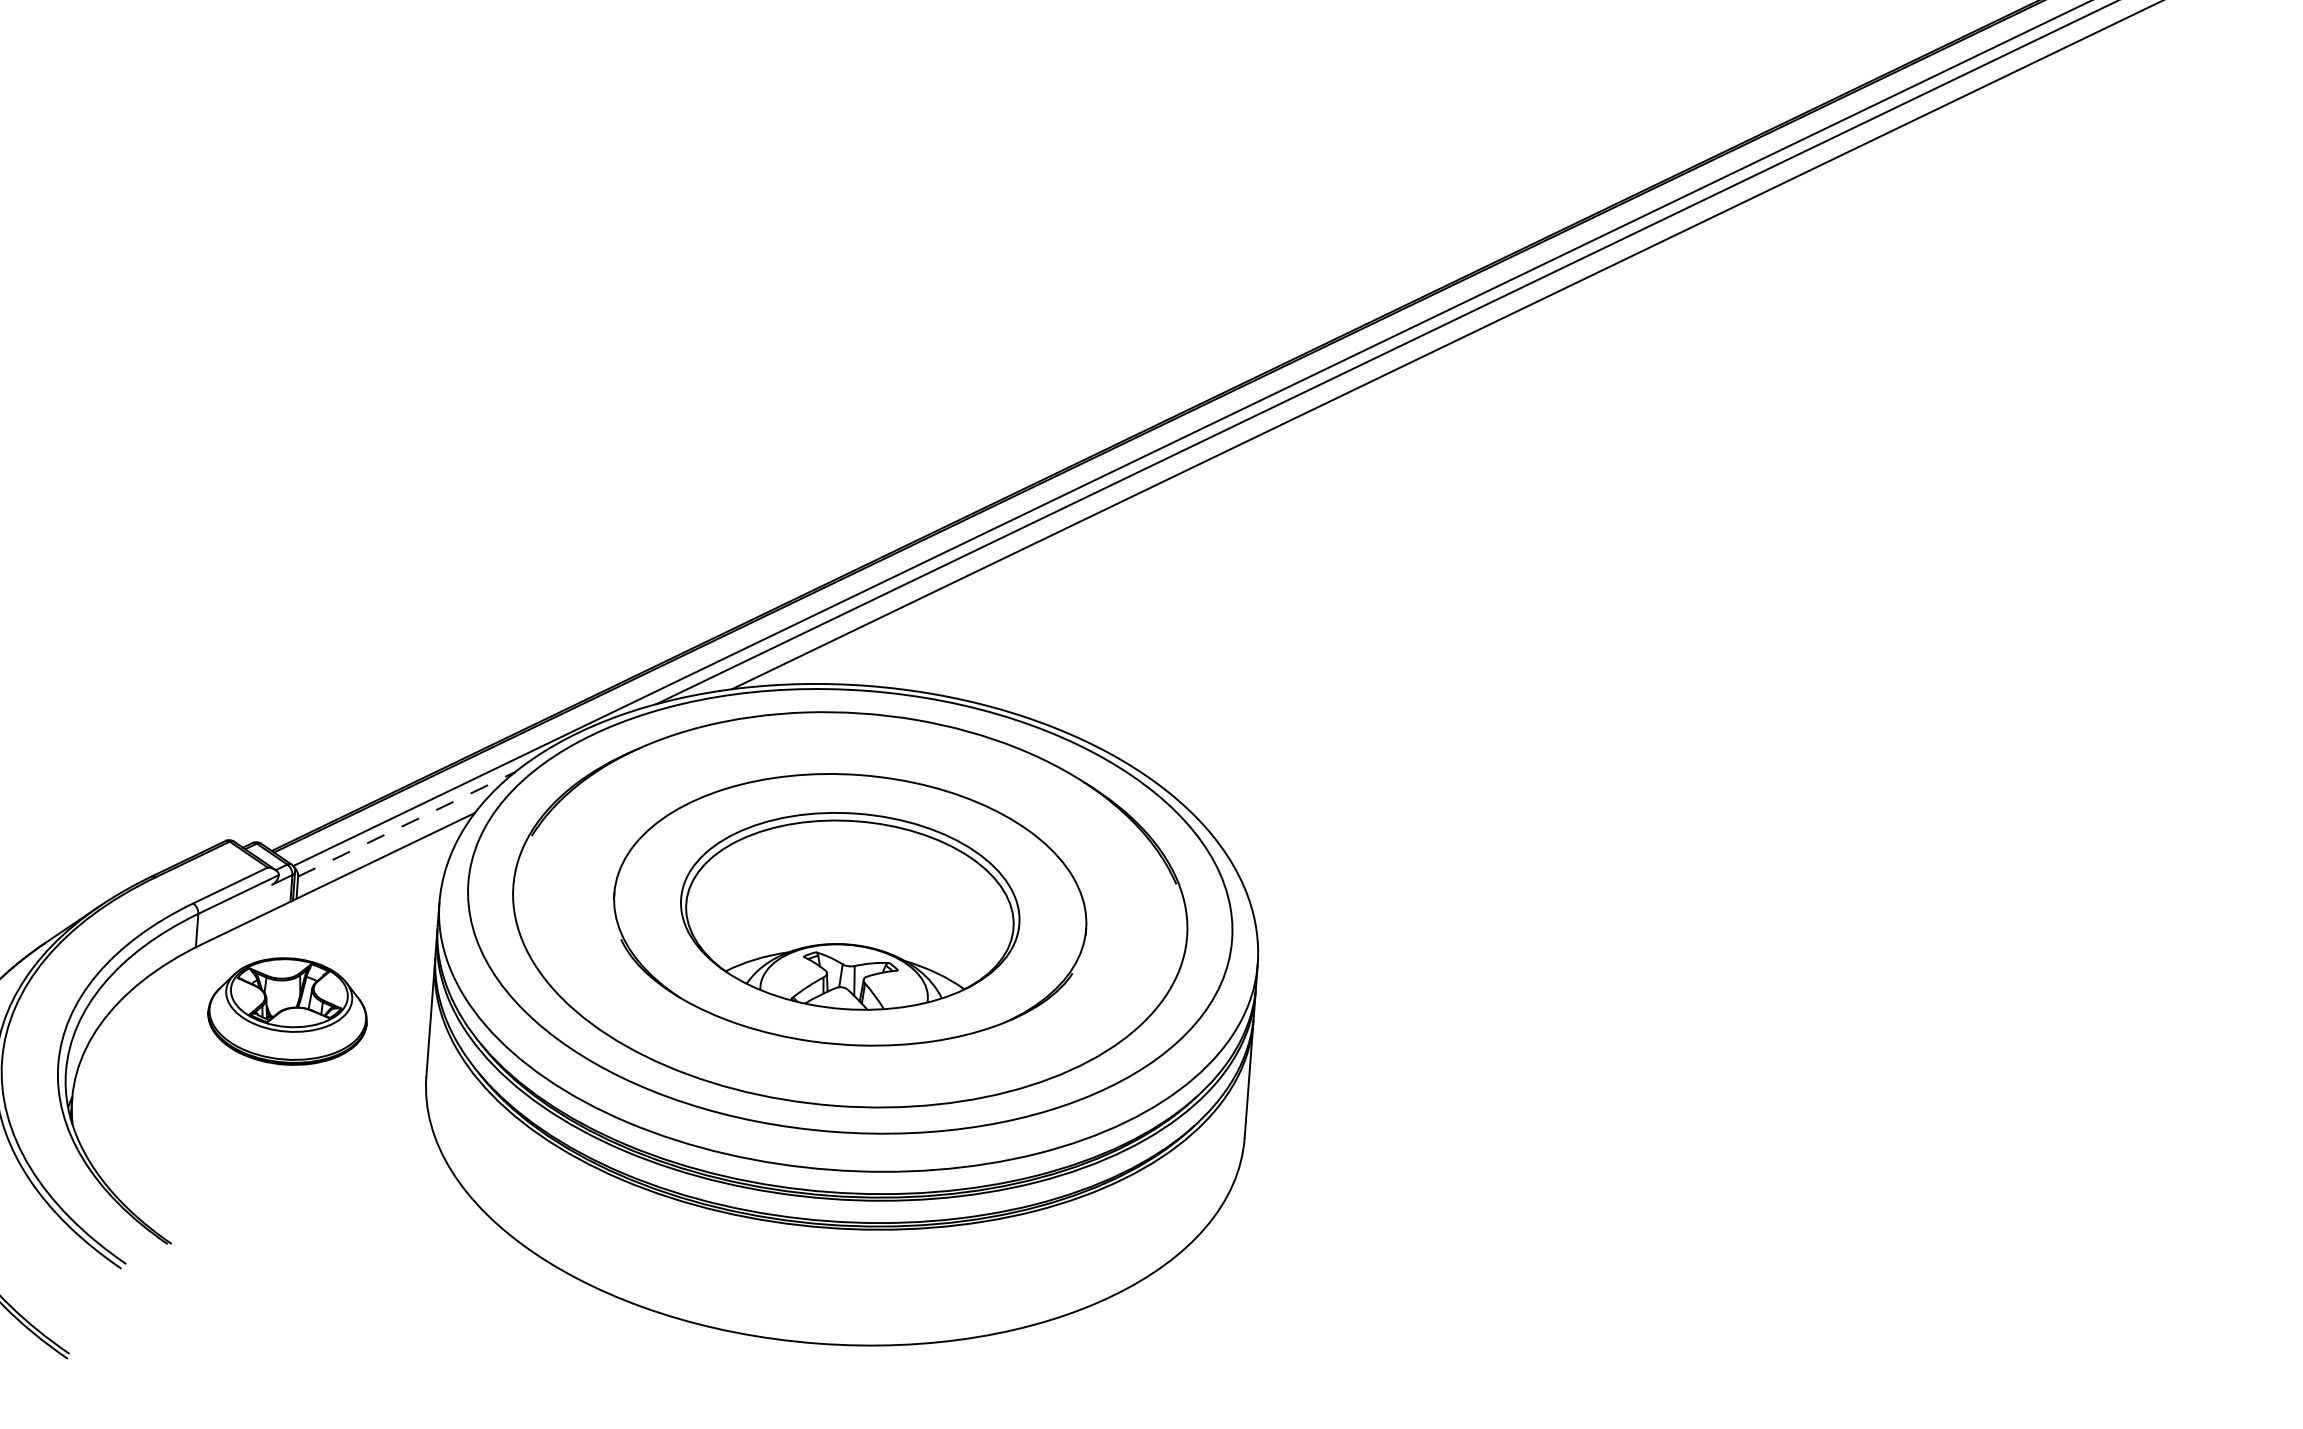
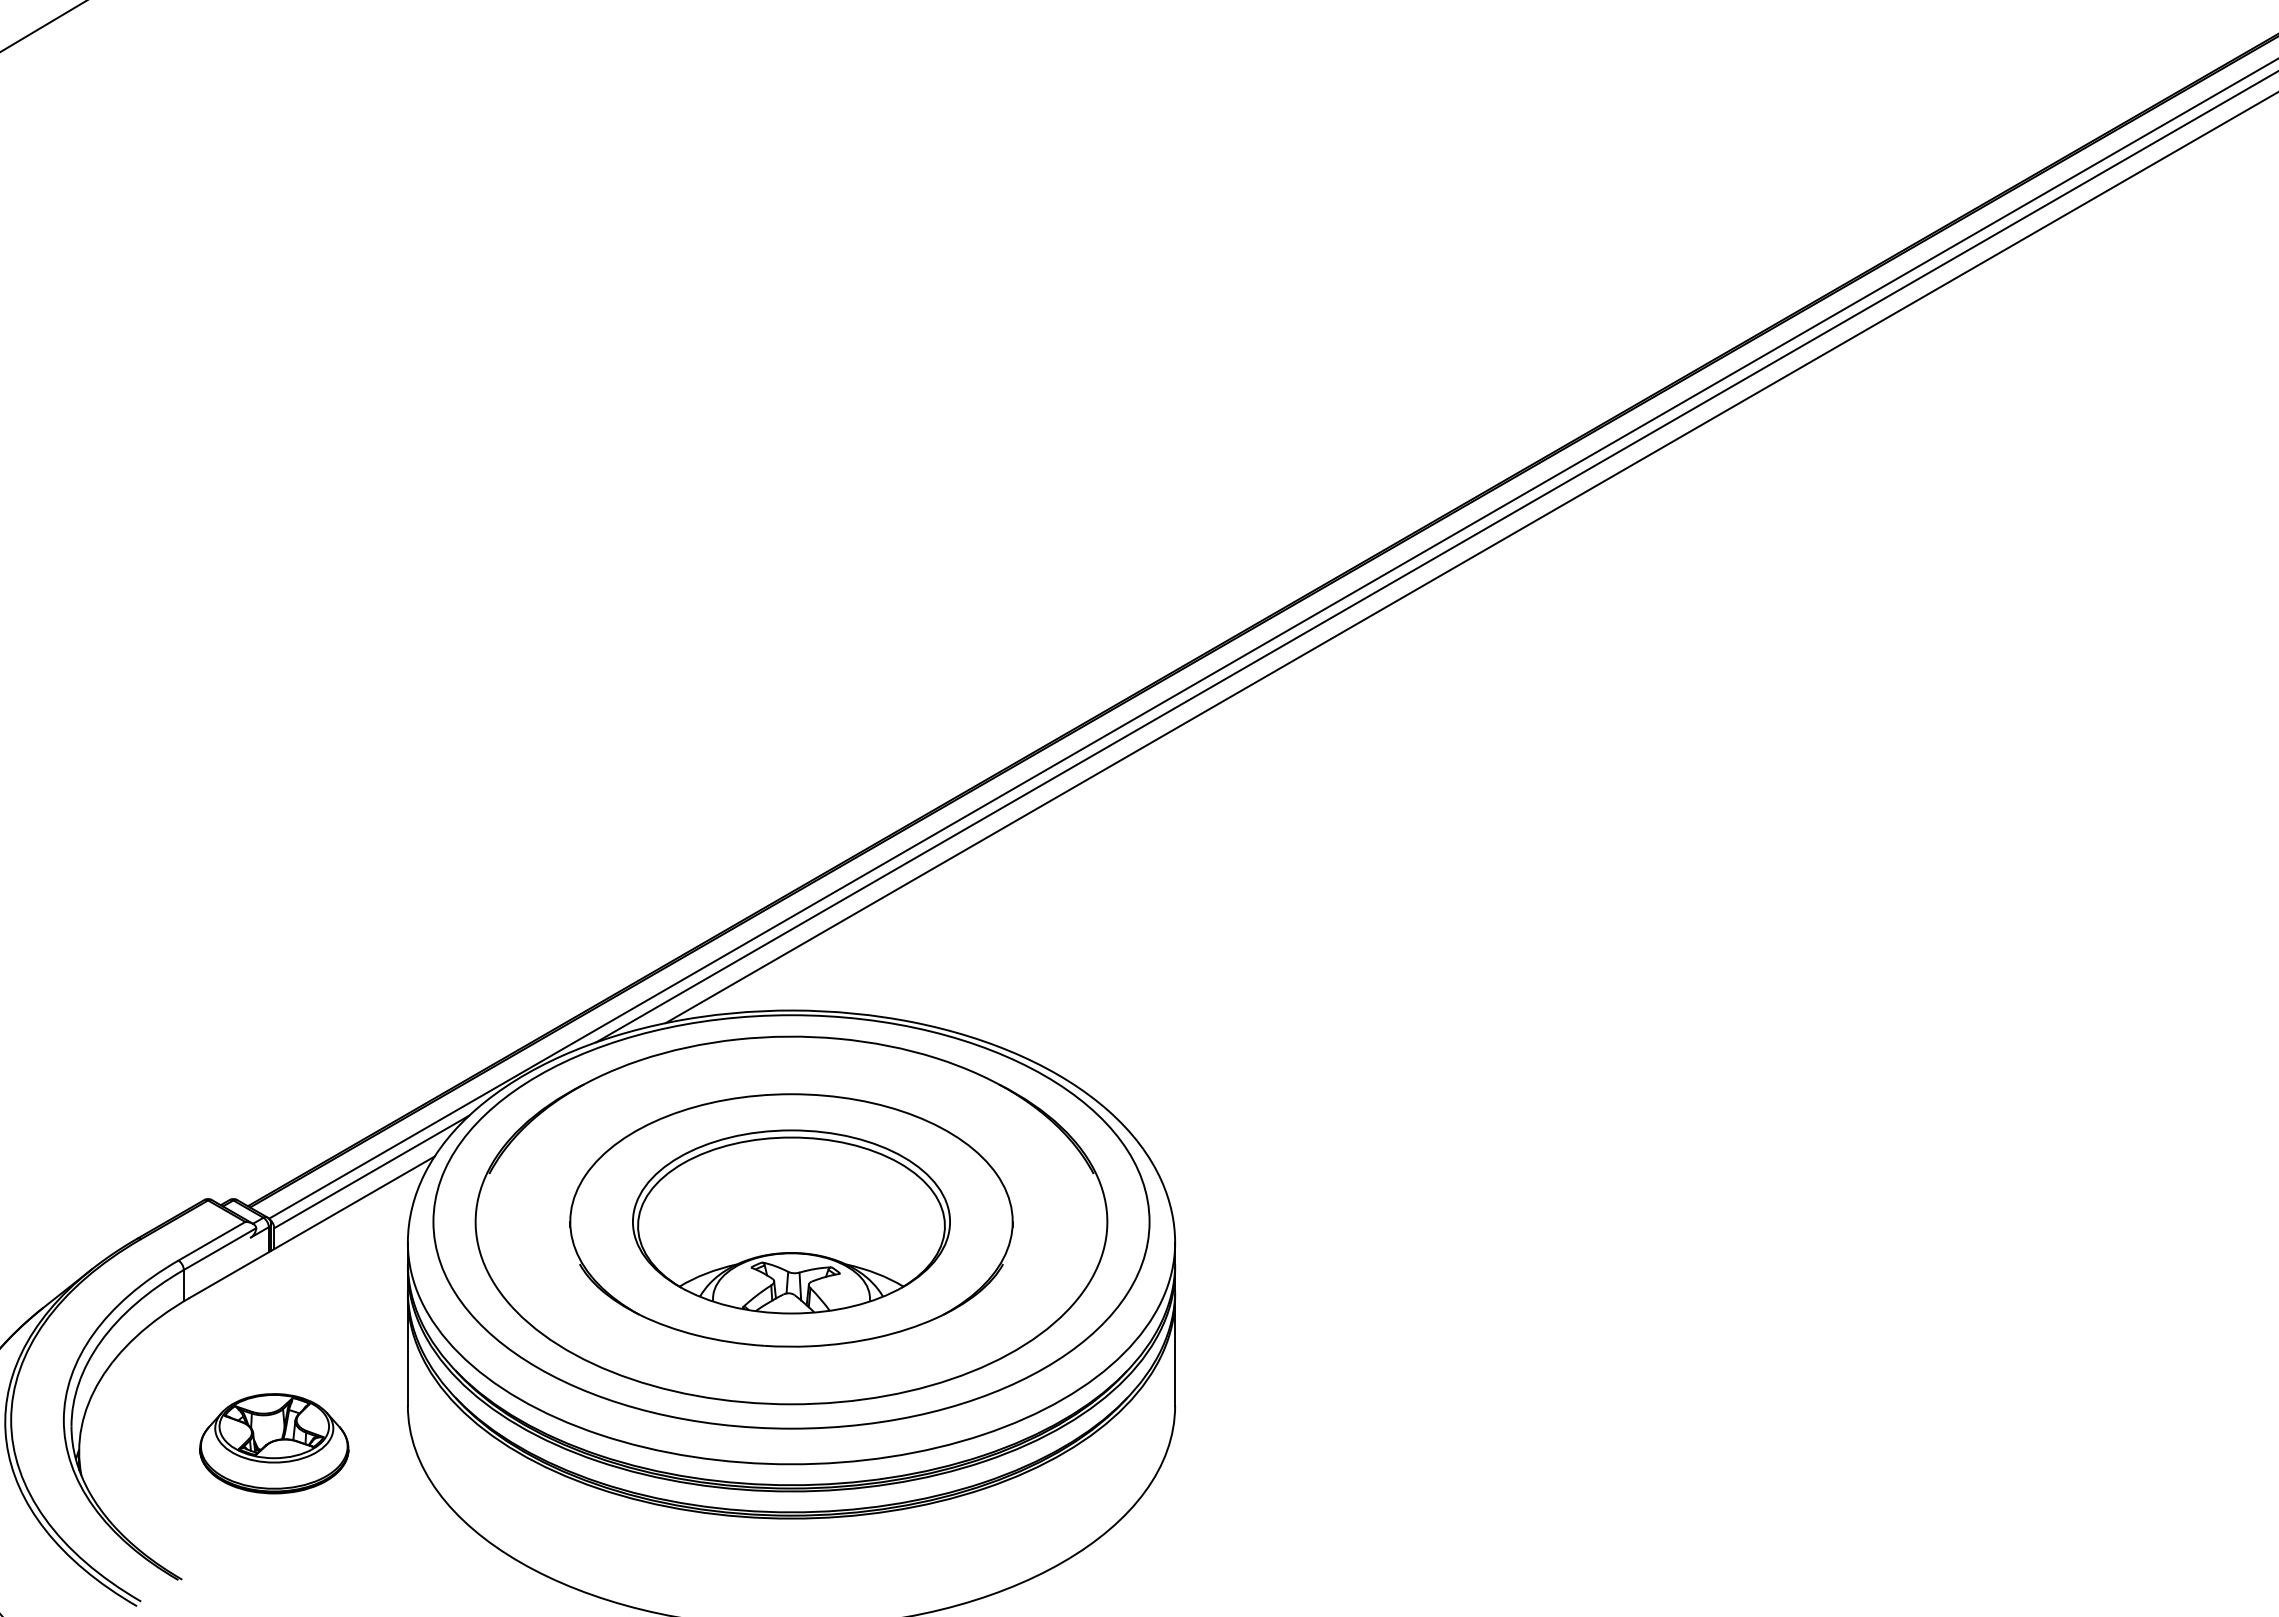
line: (406, 823) -> (371, 1171), dashed -> solid
part: (288, 1011) -> (274, 1443), moved

